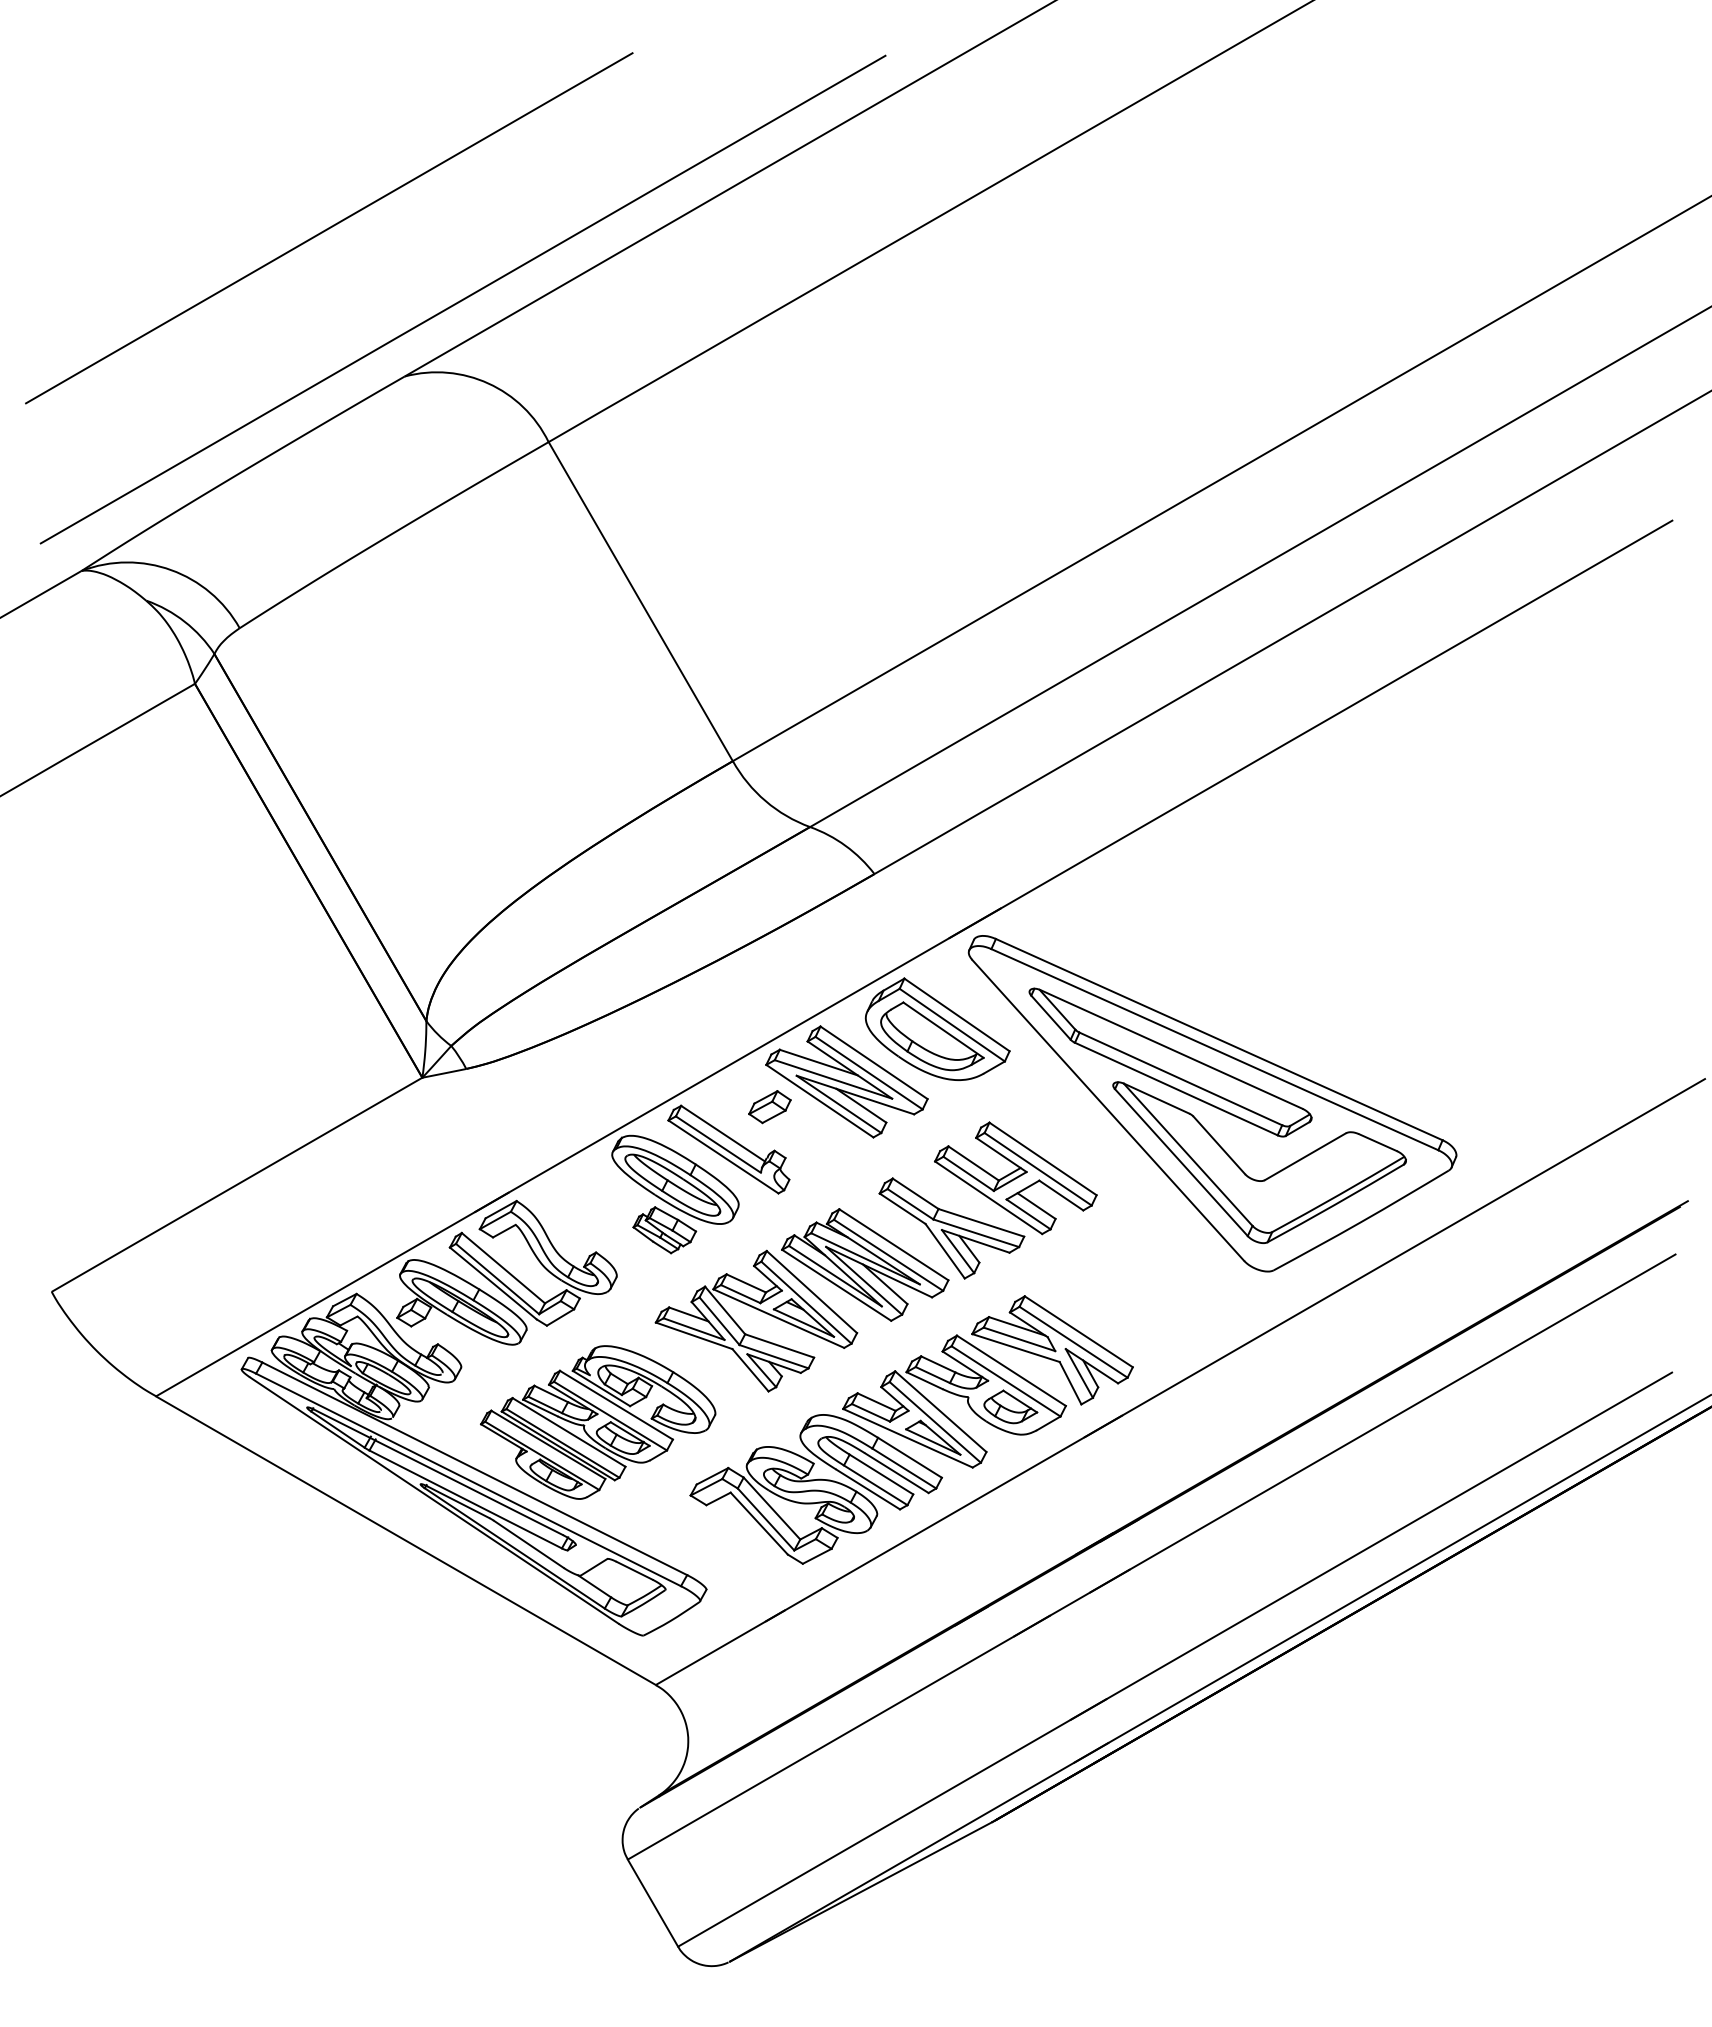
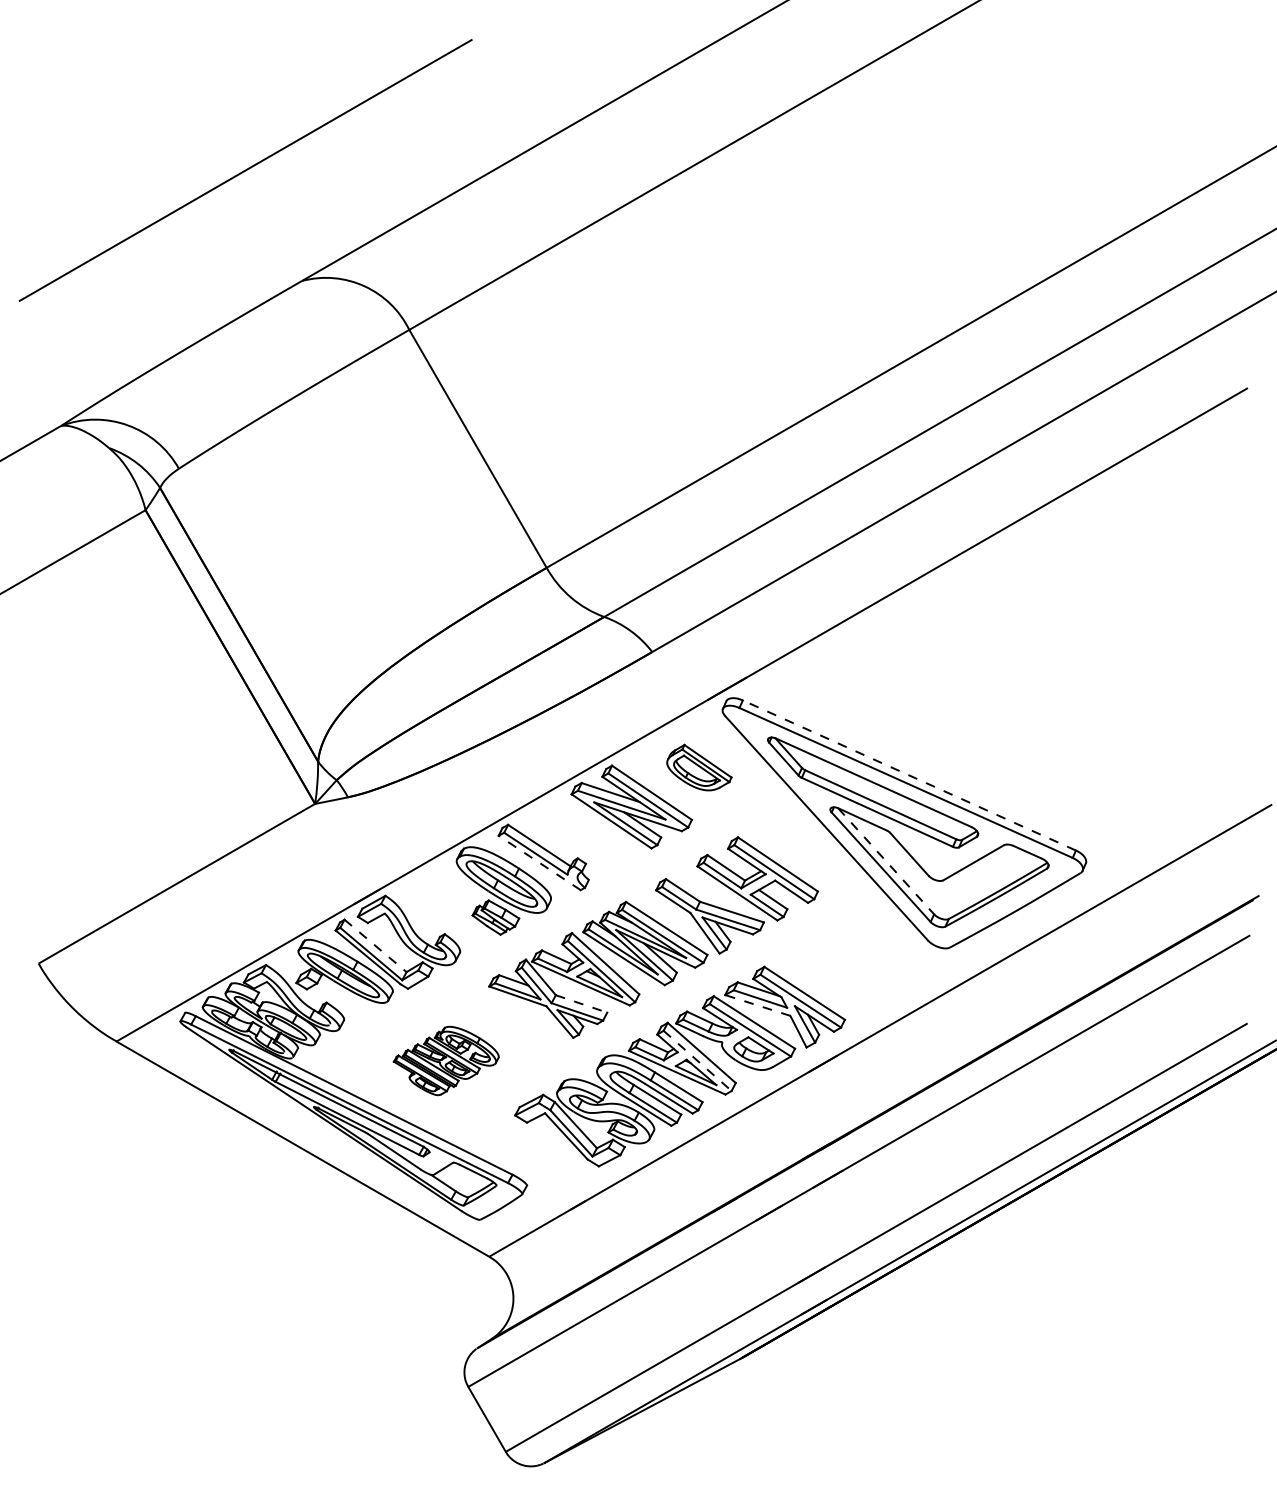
line: (462, 299) -> (345, 223), removed
part: (937, 1028) -> (699, 767), size x0.6
line: (1219, 1039) -> (909, 775), solid -> dashed
part: (769, 1107) -> (573, 826), removed
line: (1188, 1154) -> (886, 861), solid -> dashed
line: (723, 1156) -> (539, 862), solid -> dashed
line: (503, 1268) -> (375, 946), solid -> dashed
line: (780, 1346) -> (582, 1004), solid -> dashed
line: (1016, 1348) -> (758, 1005), solid -> dashed
part: (598, 1422) -> (446, 1060), size x0.6
line: (935, 1422) -> (697, 1060), solid -> dashed

